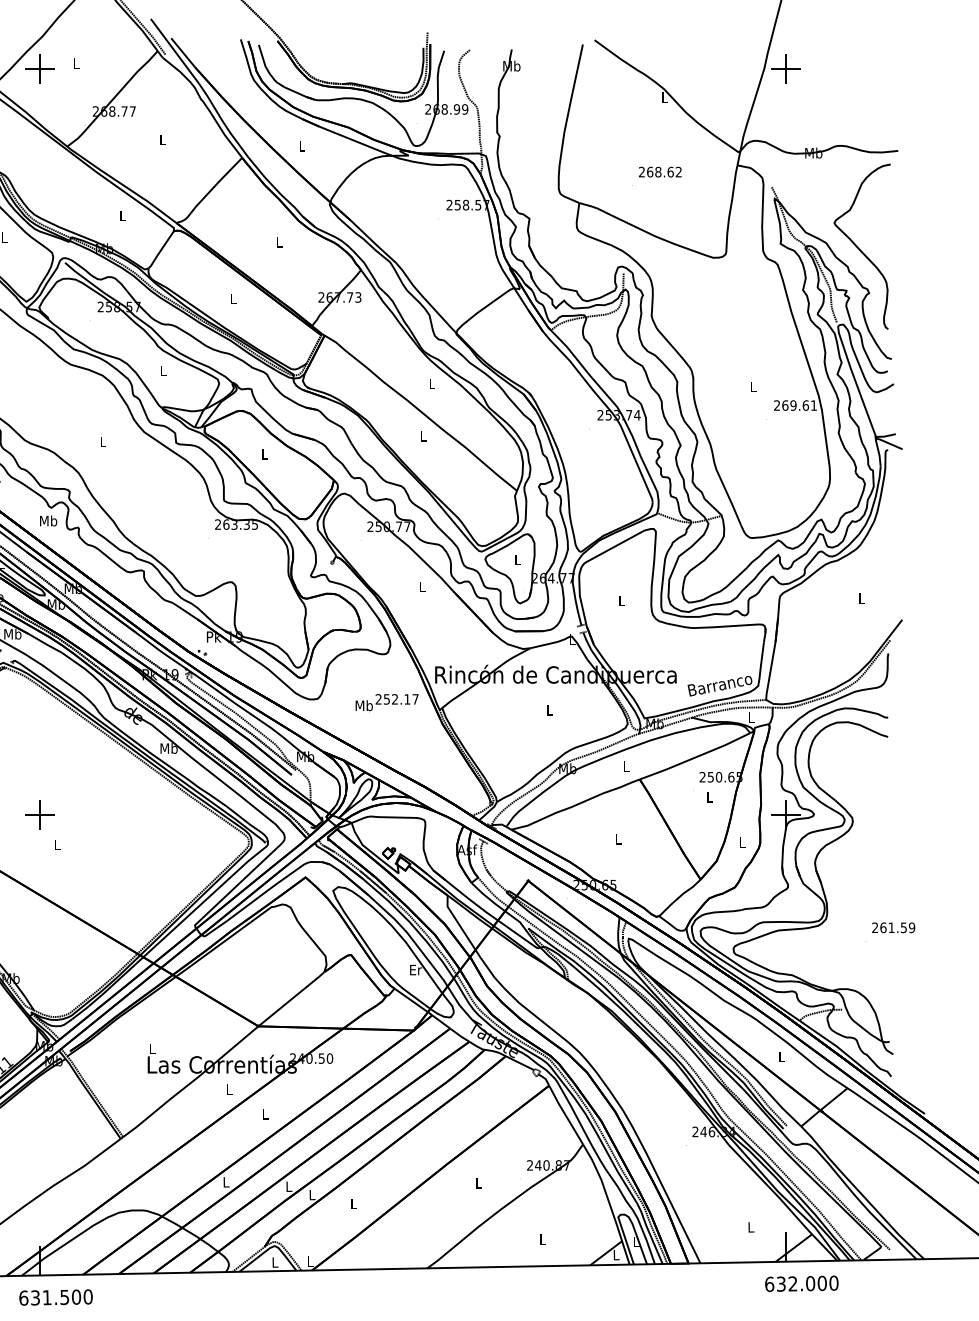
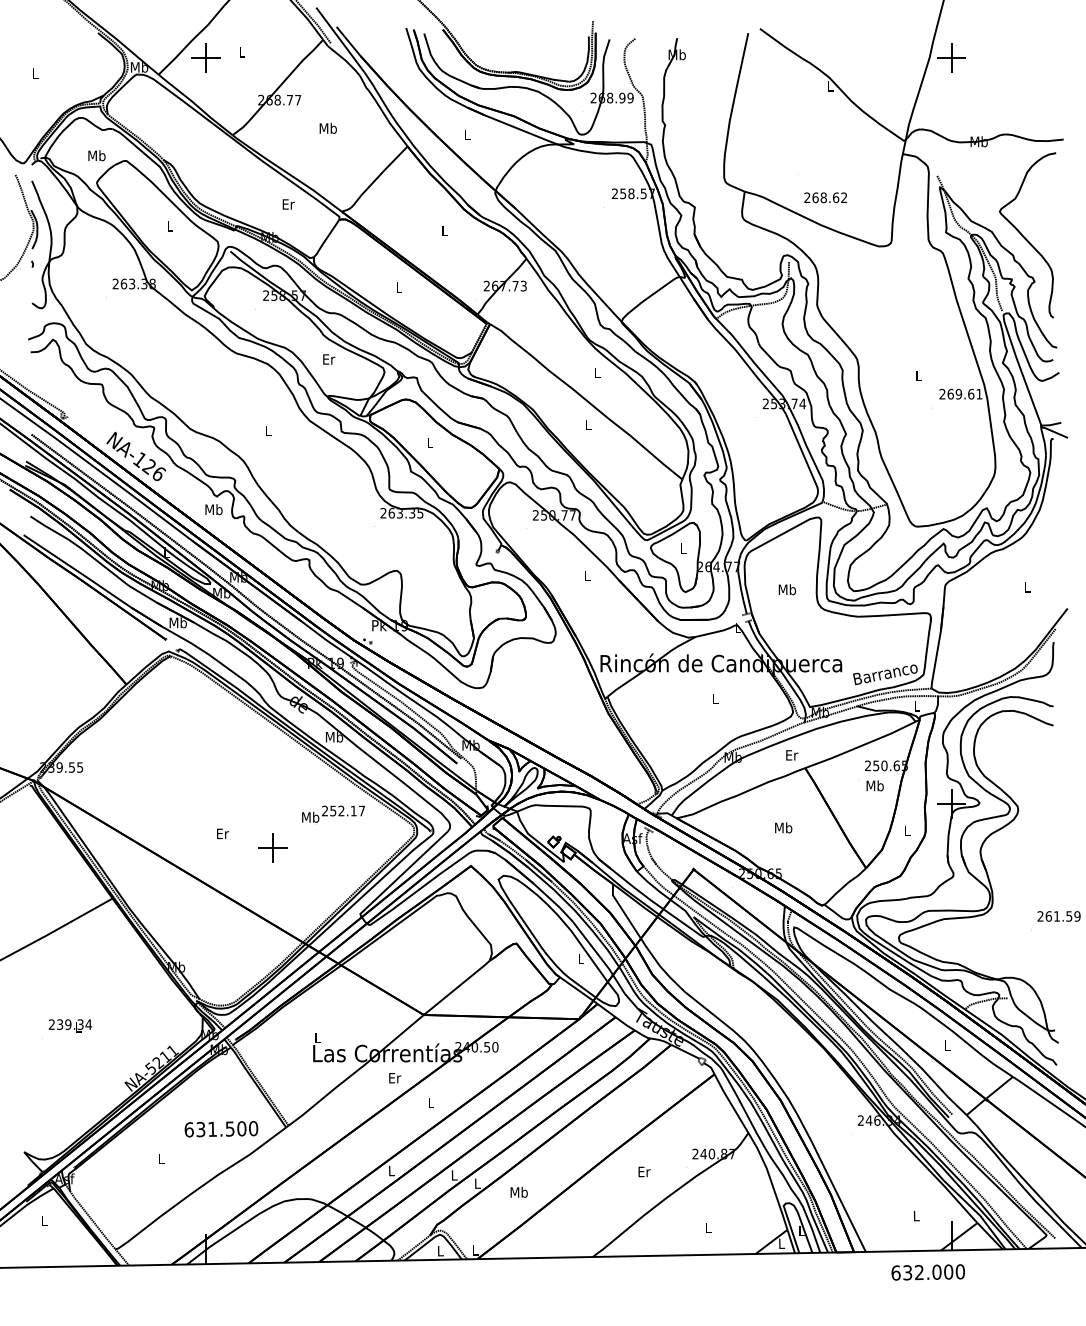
text: (162, 139) -> (327, 128), L -> Mb
text: (660, 171) -> (825, 197), moved
text: (123, 215) -> (288, 204), L -> Er
text: (164, 370) -> (329, 359), L -> Er
text: (622, 600) -> (787, 589), L -> Mb
text: (387, 702) -> (333, 814), moved
text: (627, 766) -> (792, 755), L -> Er
text: (709, 796) -> (874, 785), L -> Mb
part: (40, 814) -> (272, 847), moved
text: (618, 838) -> (783, 827), L -> Mb
text: (58, 844) -> (223, 833), L -> Er
text: (416, 969) -> (581, 958), Er -> L
text: (230, 1089) -> (395, 1078), L -> Er
text: (479, 1182) -> (644, 1171), L -> Er
text: (353, 1202) -> (518, 1191), L -> Mb
text: (801, 1283) -> (927, 1272), moved
text: (56, 1297) -> (221, 1129), moved

